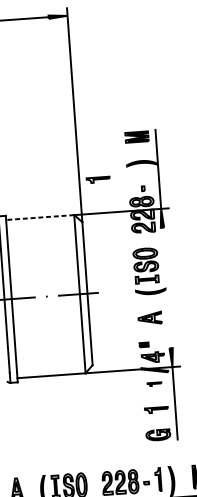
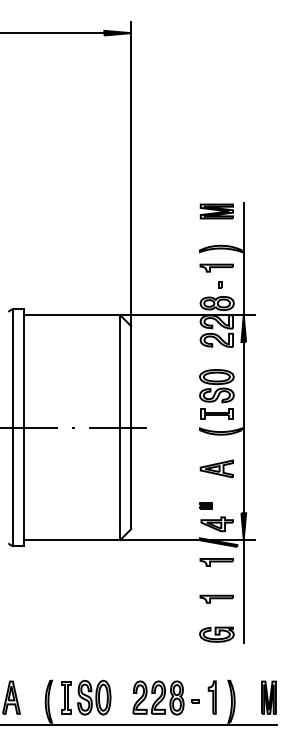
part: (97, 179) -> (216, 267), moved
line: (39, 217) -> (71, 315), dashed -> solid
line: (166, 287) -> (243, 427), added
part: (154, 384) -> (216, 562), size x1.67

